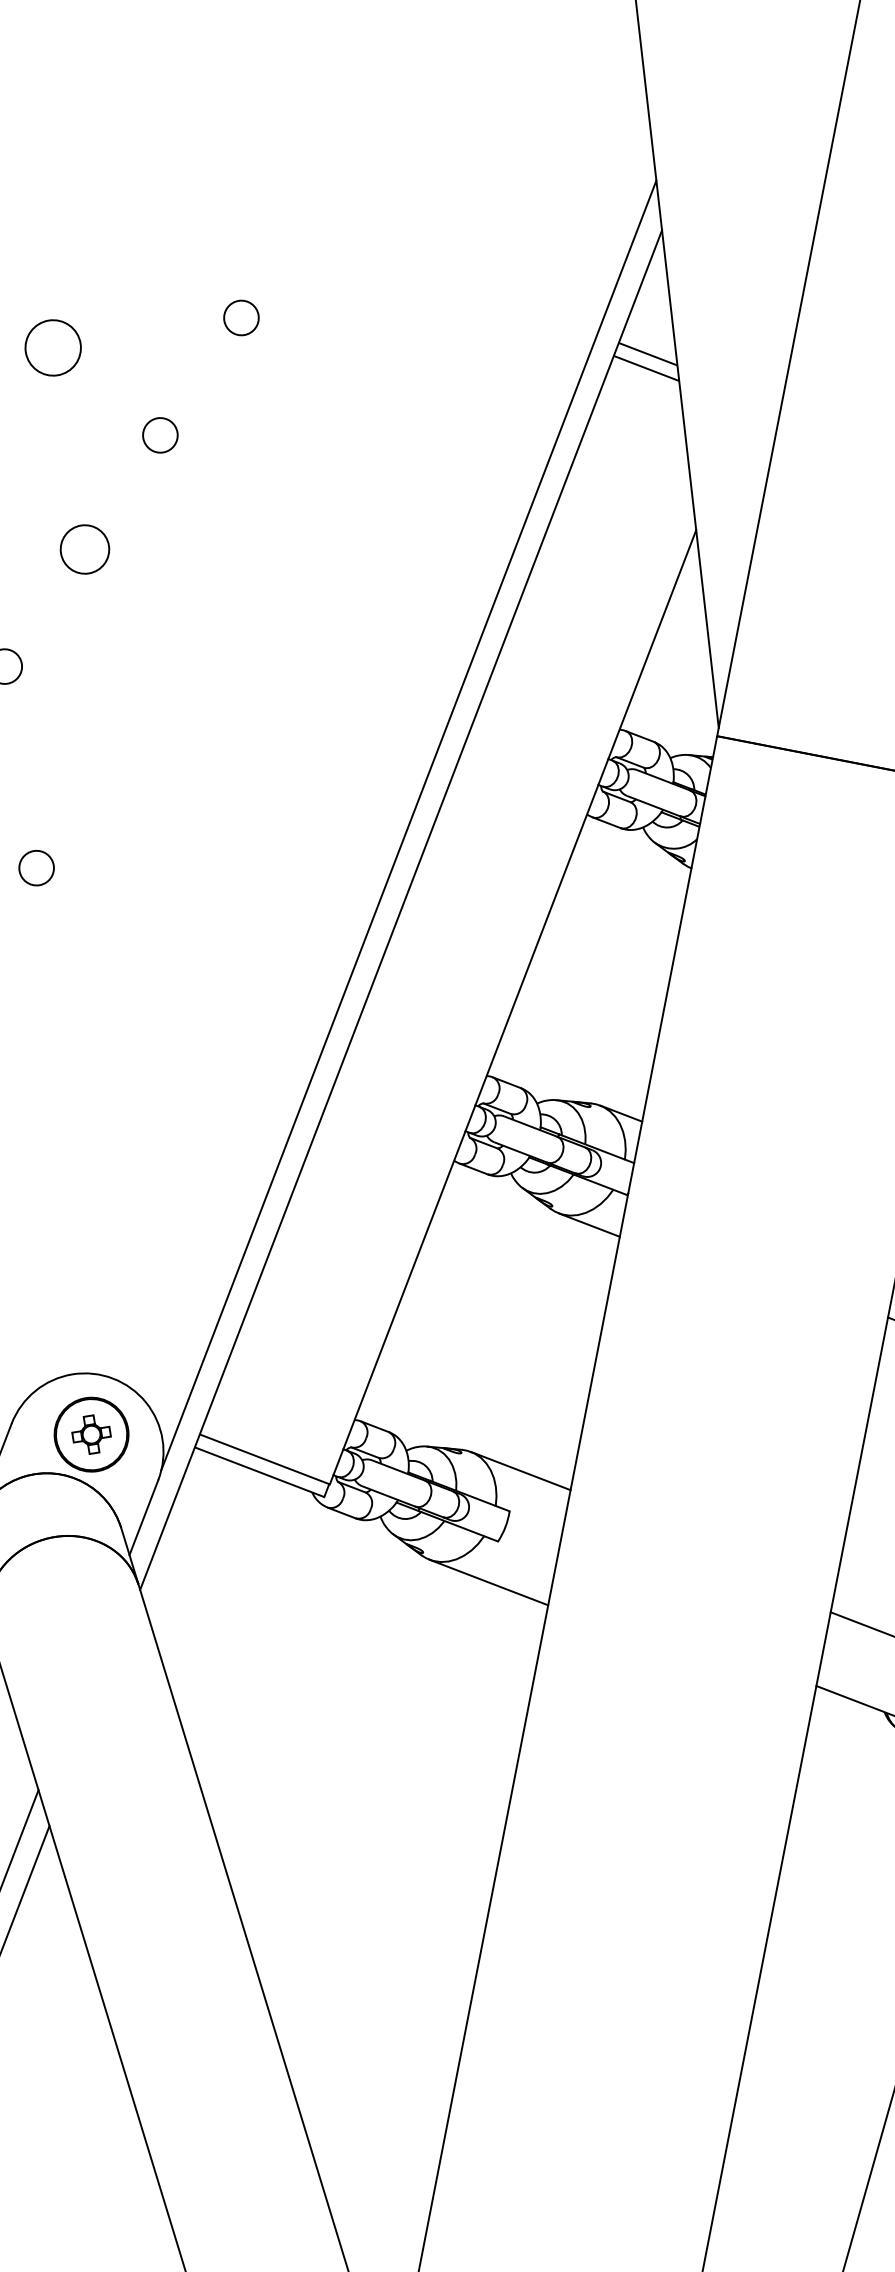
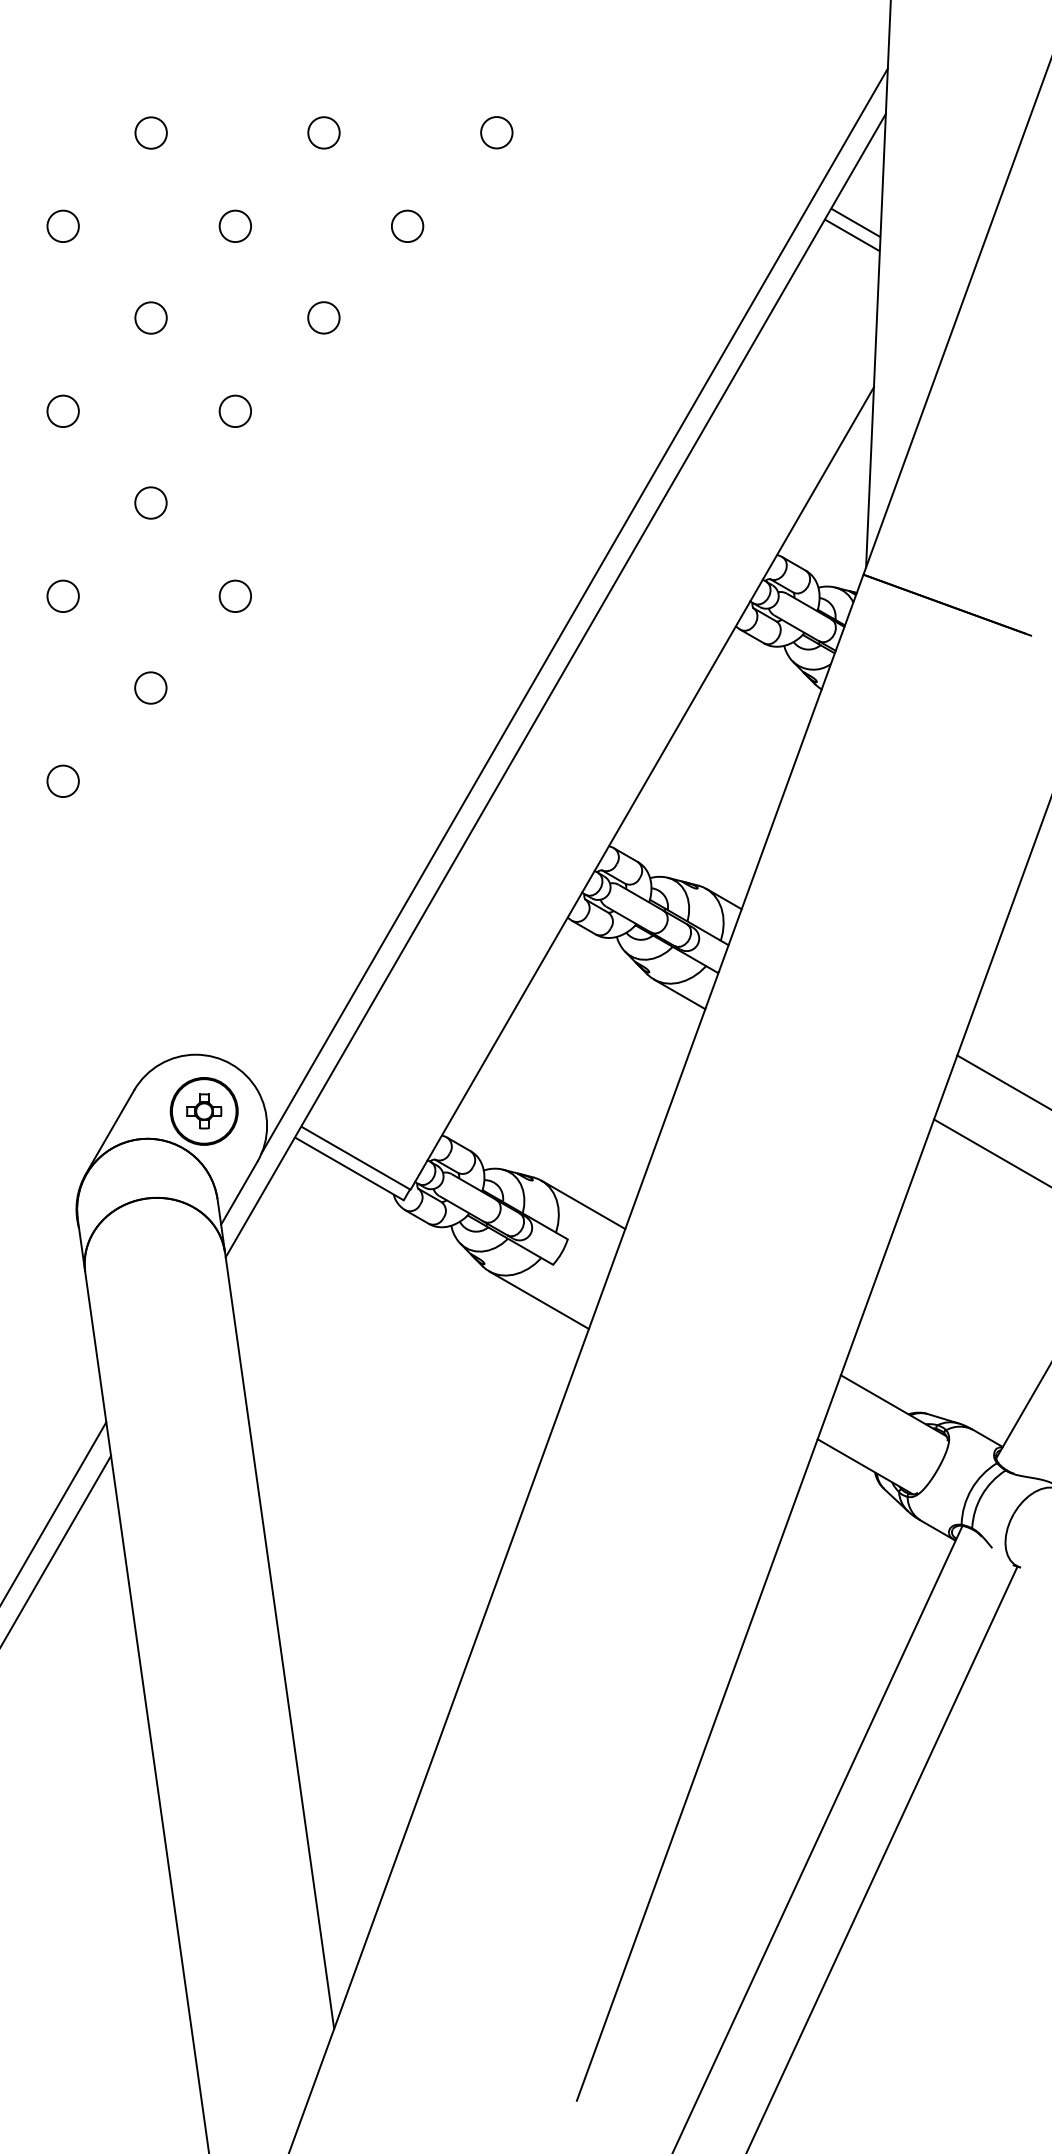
circle: (52, 347) -> (323, 132), size x0.62
circle: (84, 549) -> (323, 317), size x0.71

